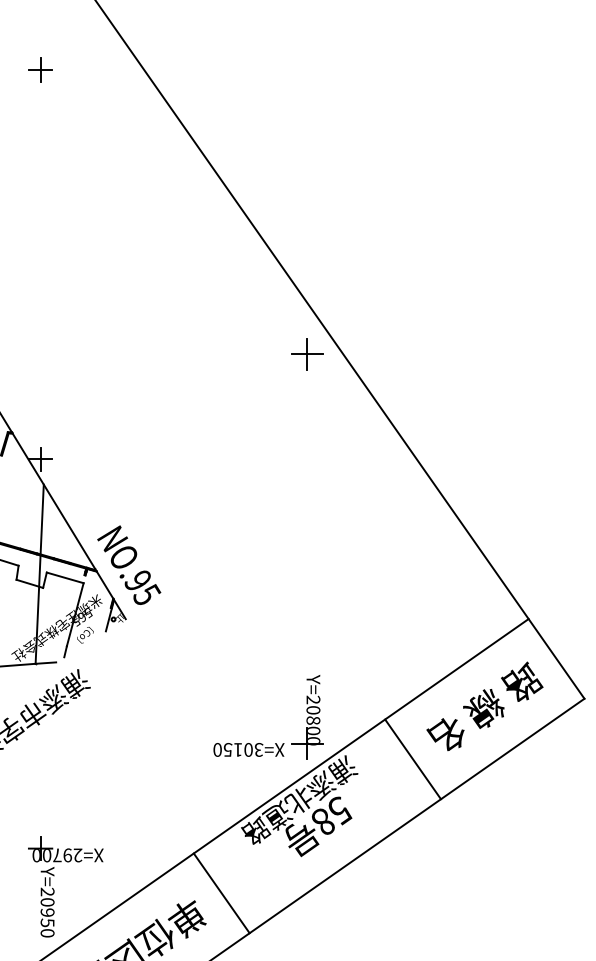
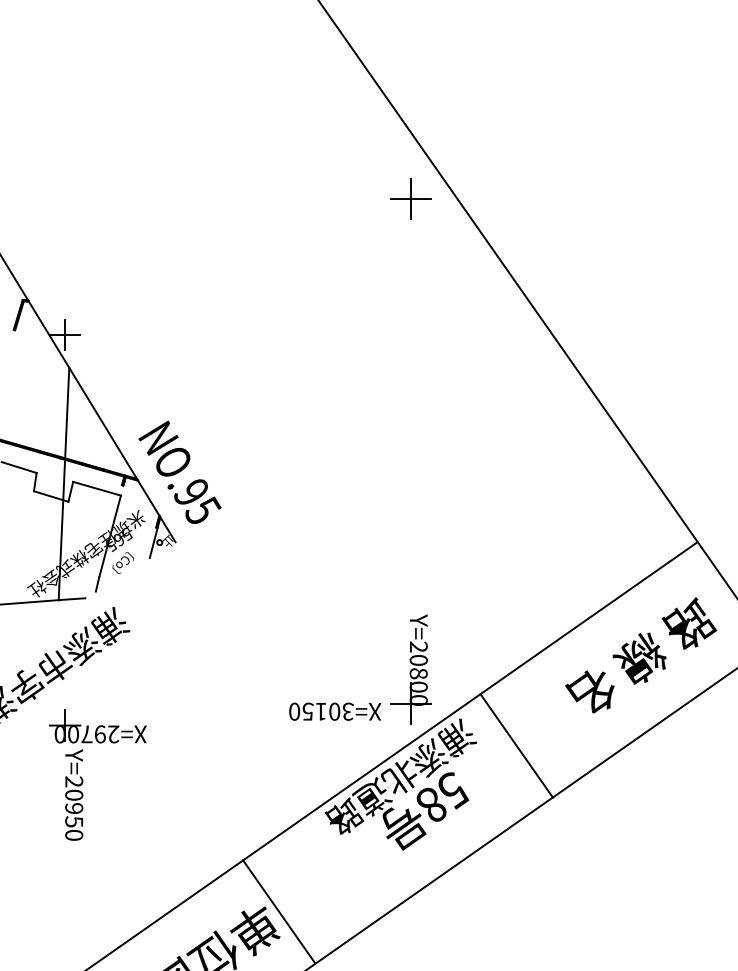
line: (412, 759) -> (516, 746), moved
part: (54, 890) -> (83, 779), moved
line: (221, 893) -> (278, 912), moved

